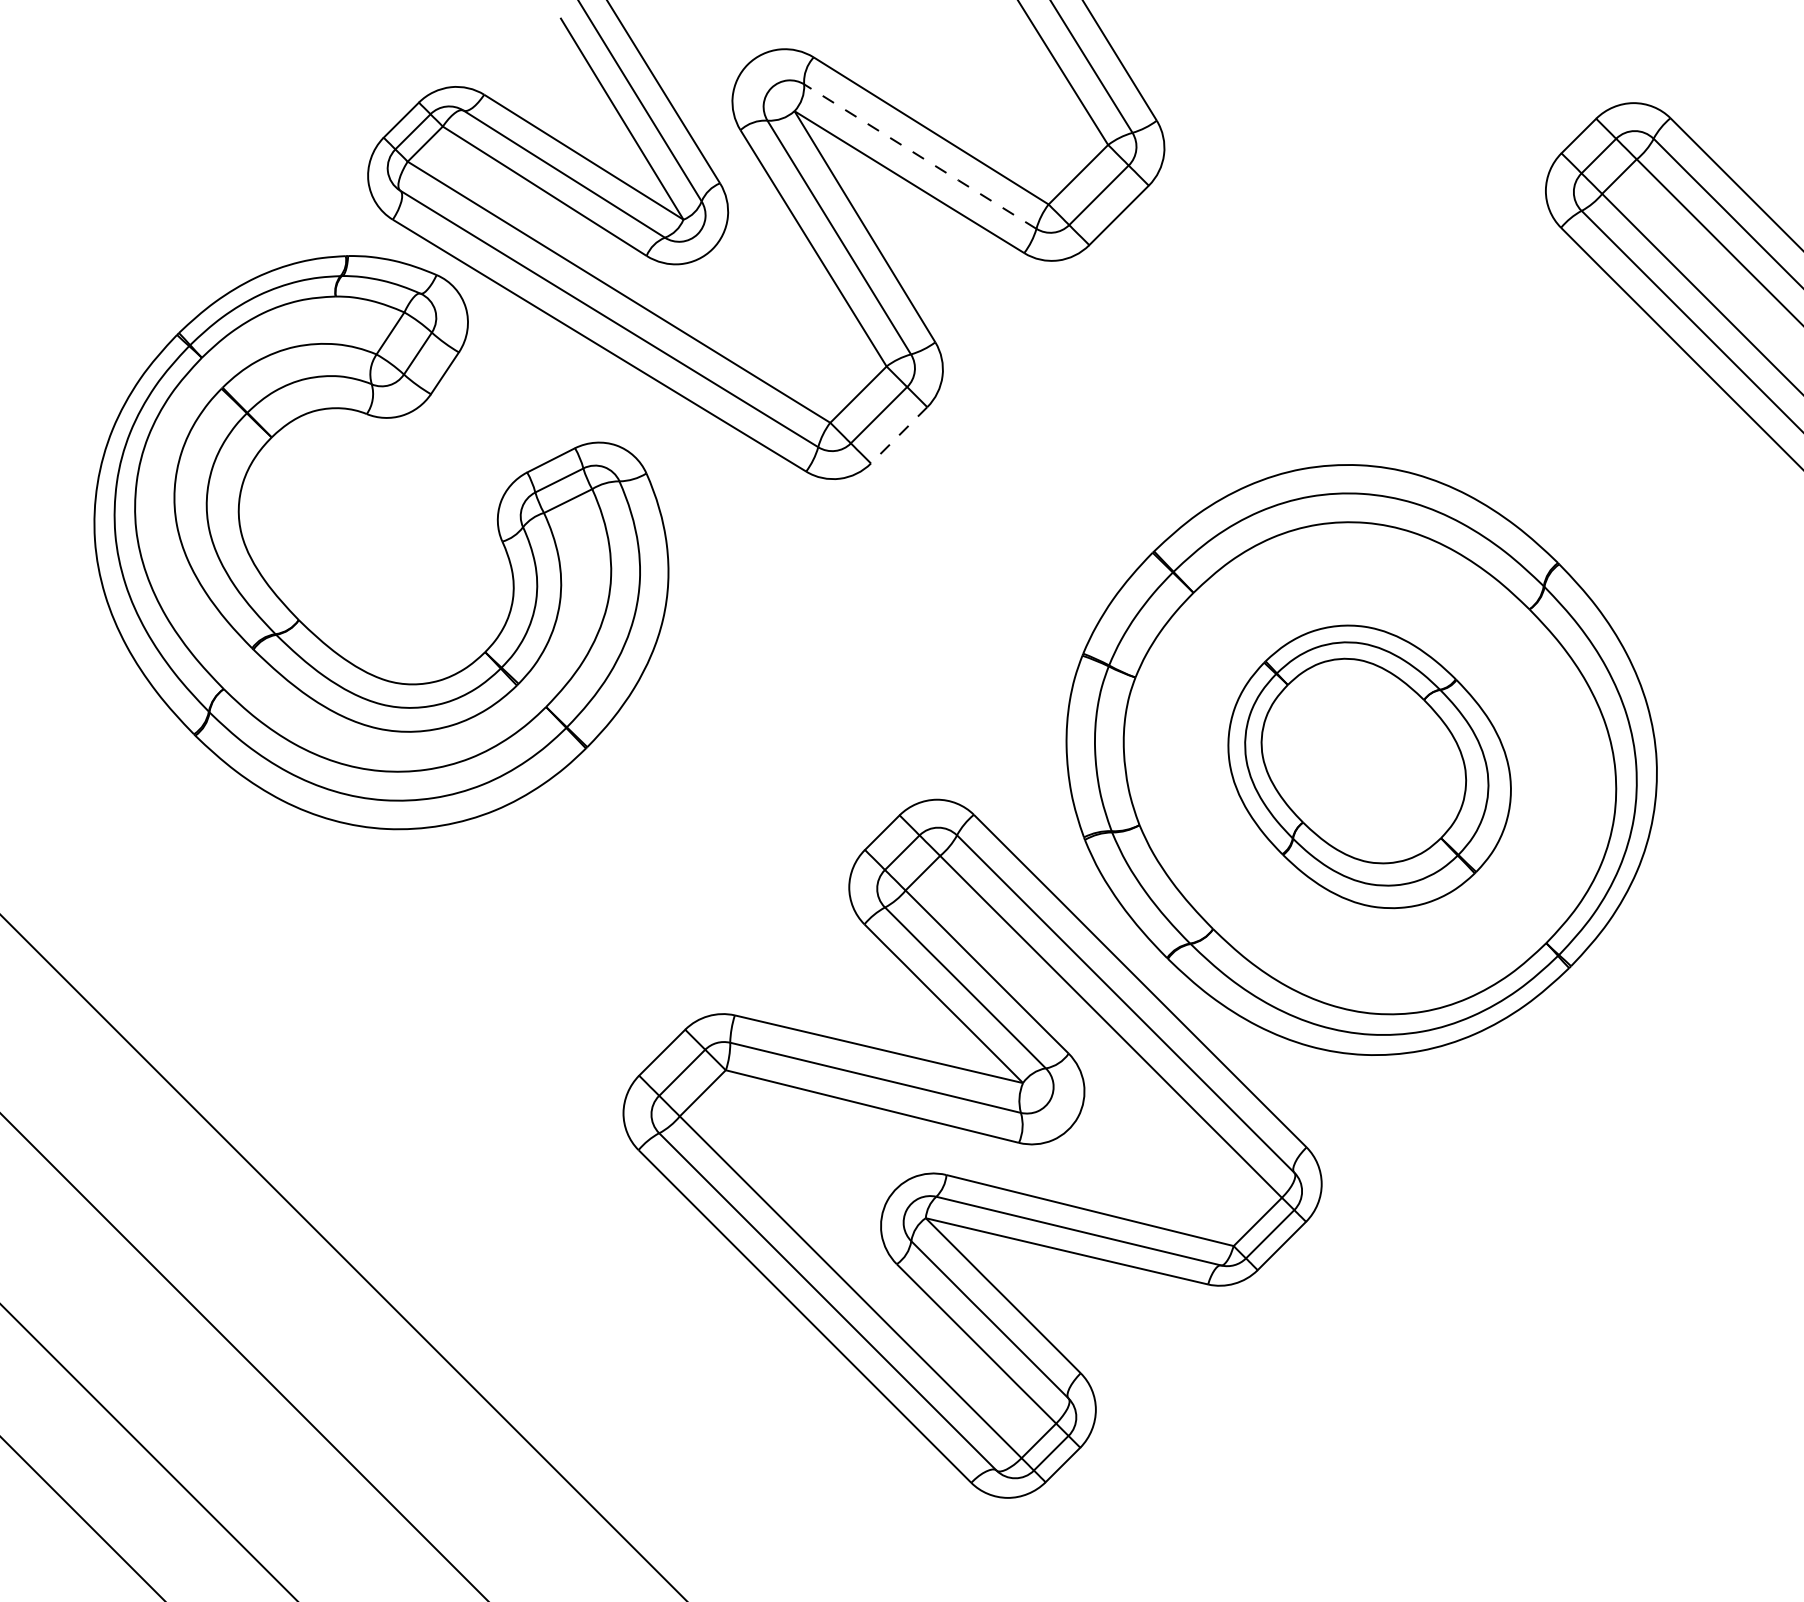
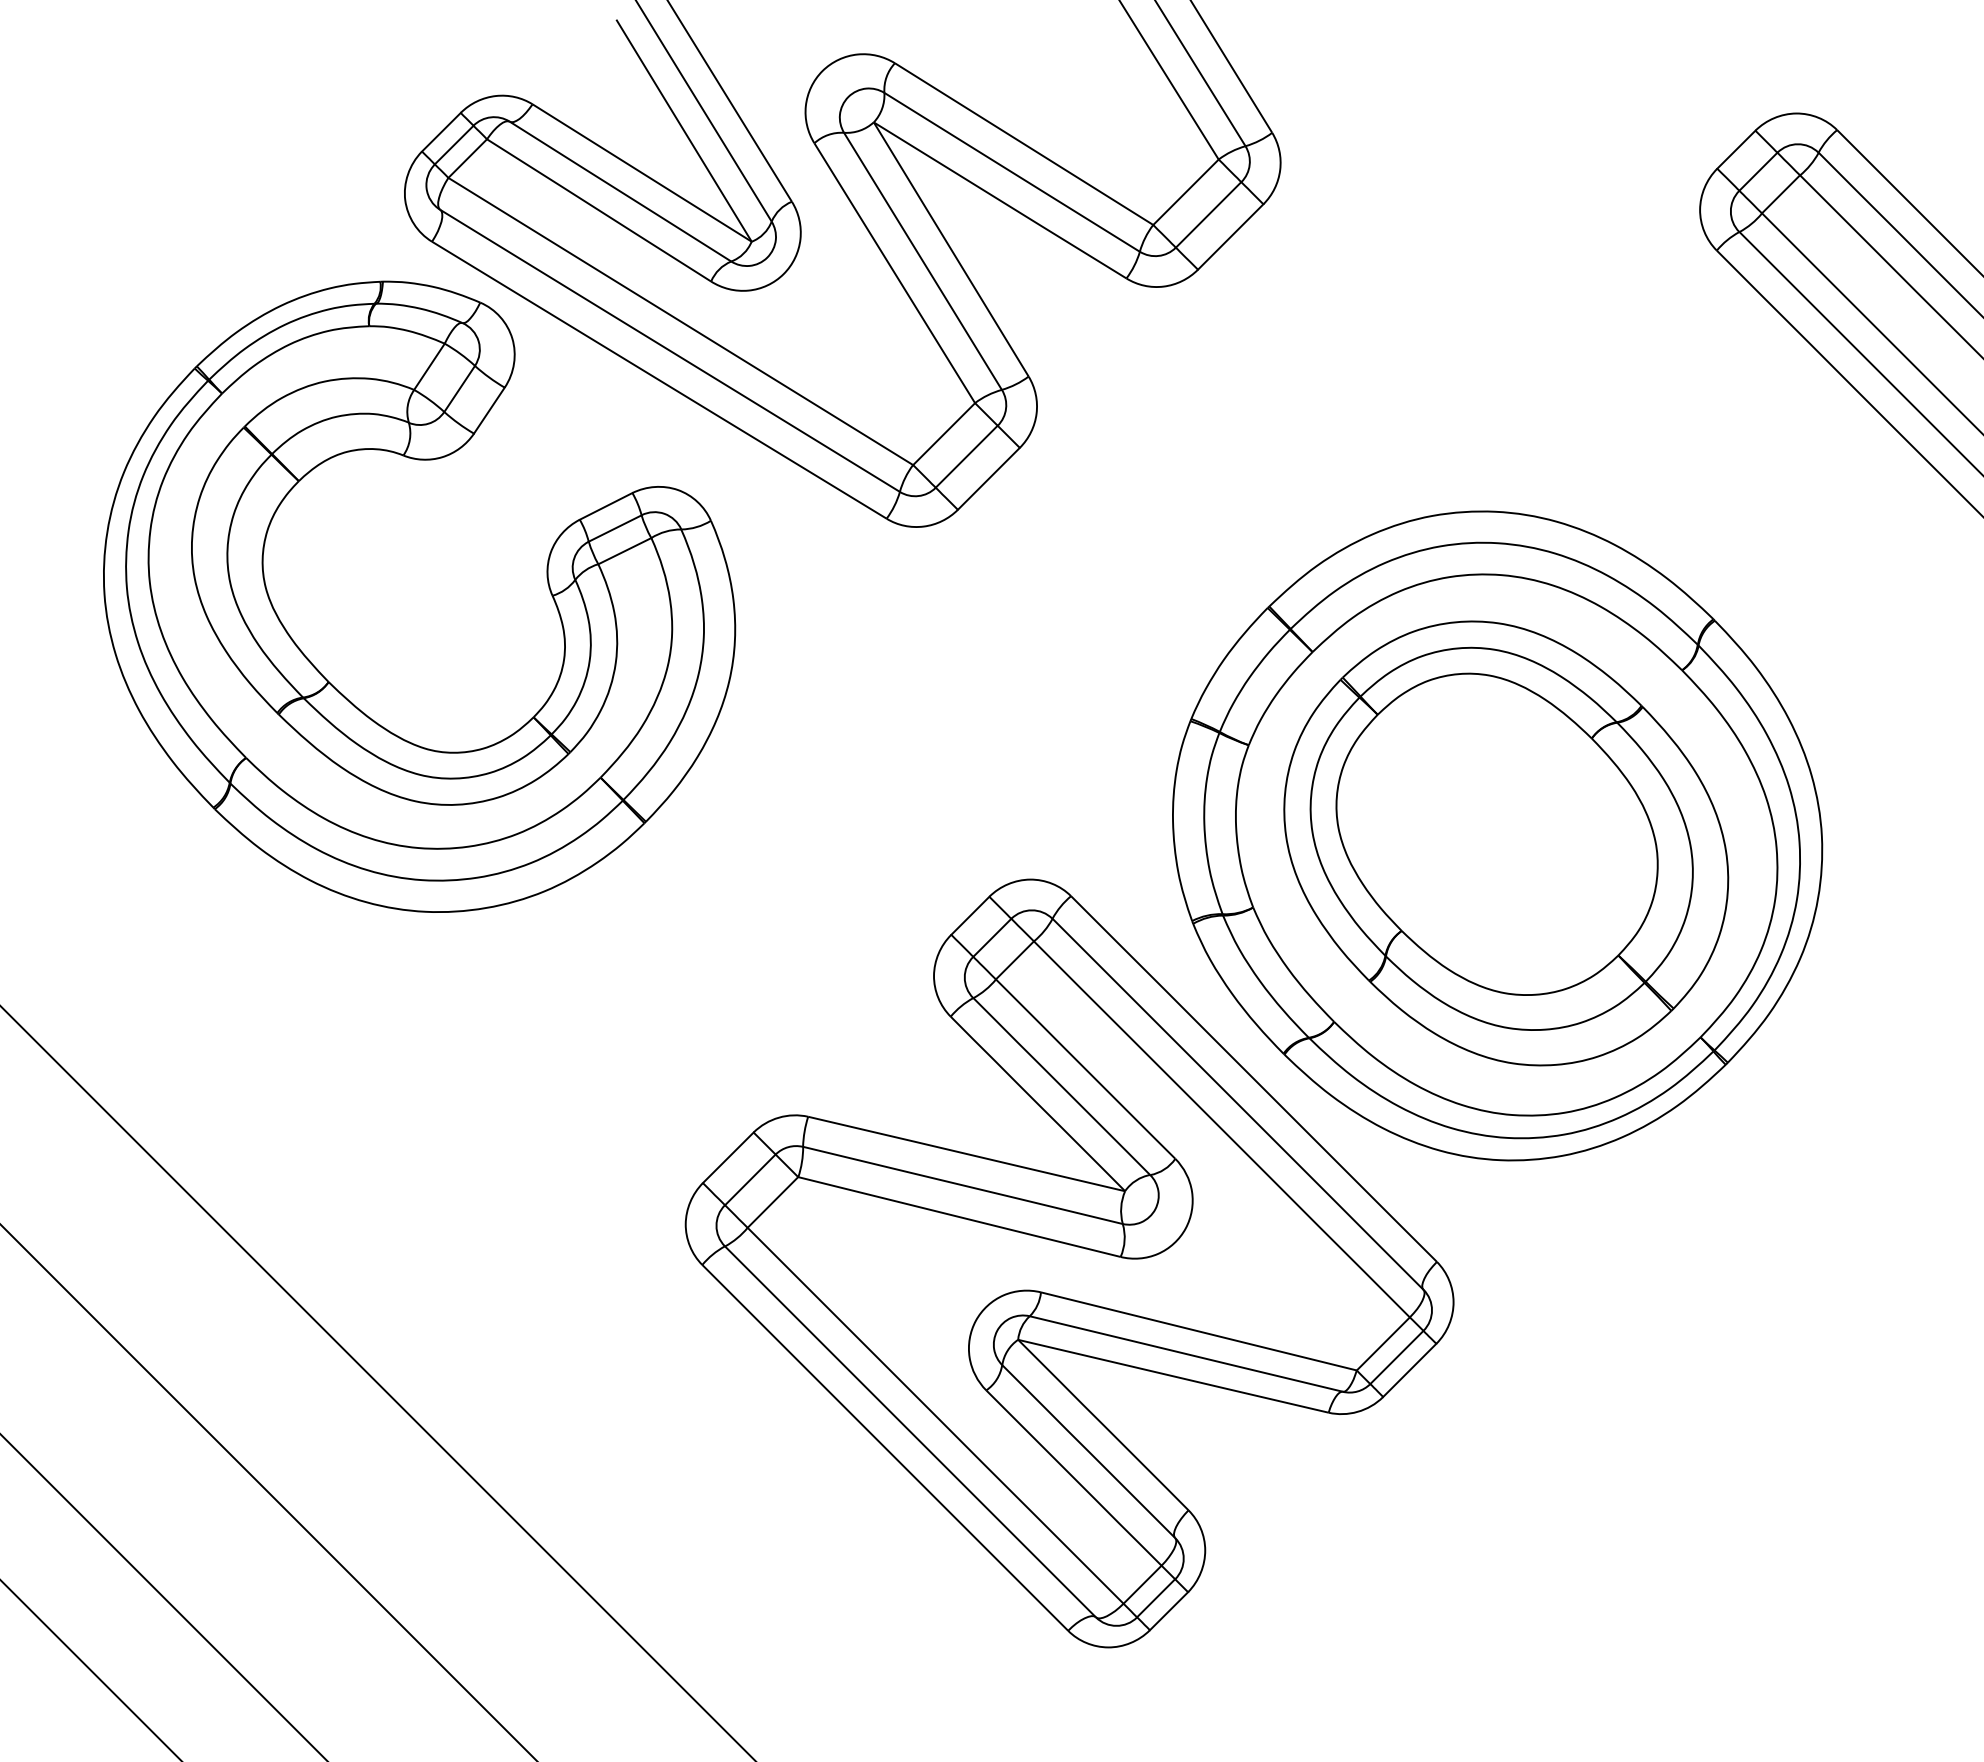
line: (919, 156) -> (1011, 172), dashed -> solid
line: (898, 435) -> (988, 478), dashed -> solid
part: (1369, 766) -> (1506, 843), size x1.43

